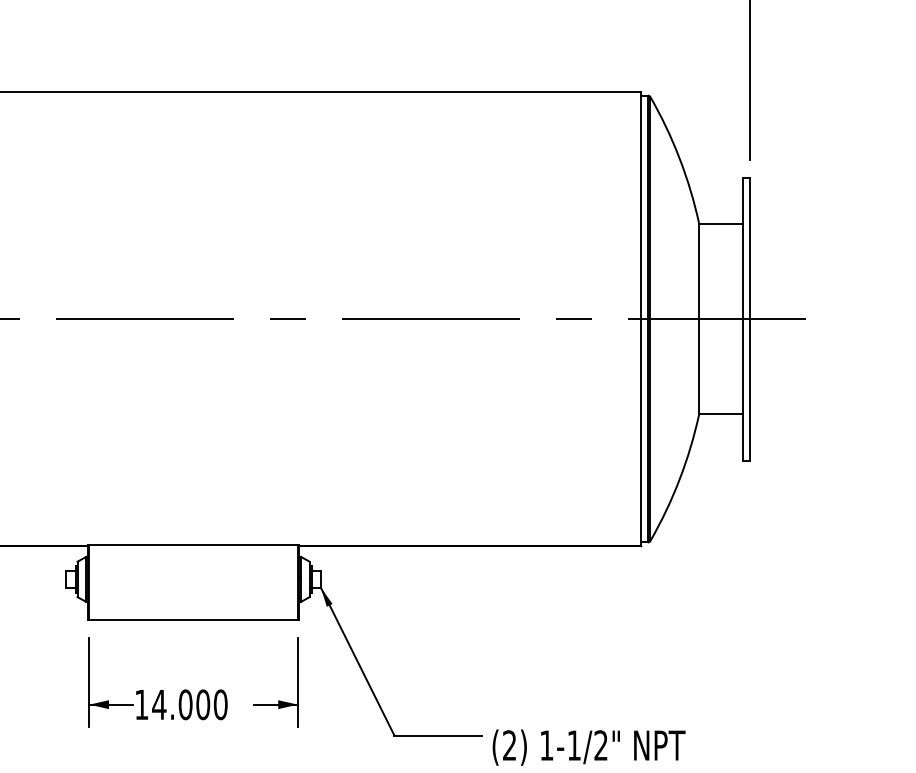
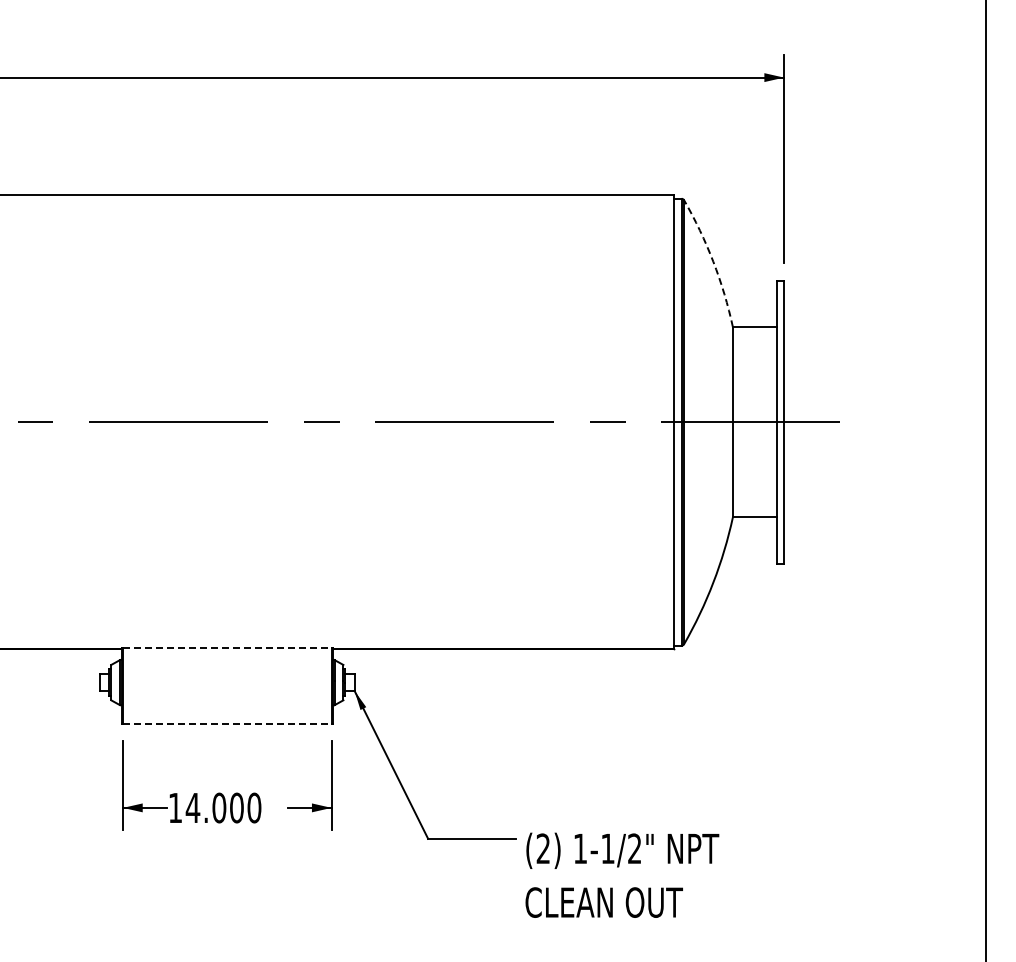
arc: (679, 158) -> (713, 261), solid -> dashed
line: (193, 545) -> (227, 648), solid -> dashed
line: (193, 620) -> (227, 723), solid -> dashed

